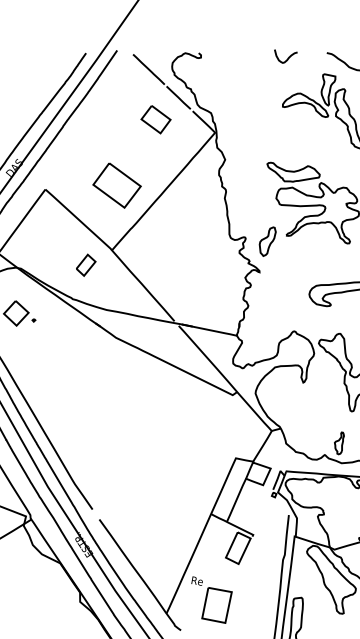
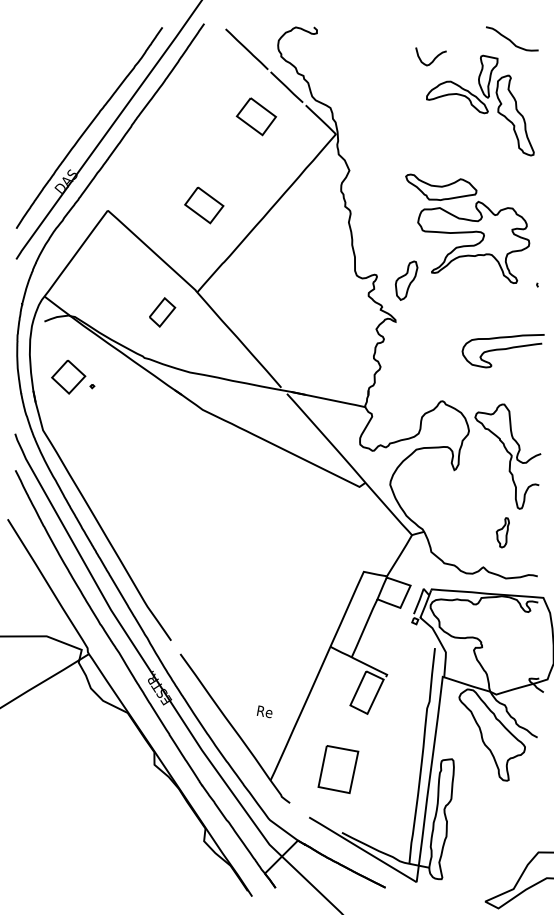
curve: (288, 57) -> (434, 57), moved
part: (117, 185) -> (204, 205), size x0.6
part: (339, 443) -> (502, 532), moved
text: (196, 580) -> (264, 711), moved

